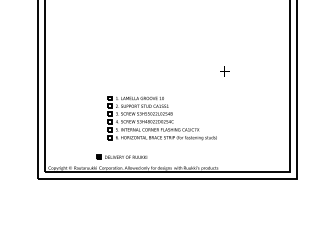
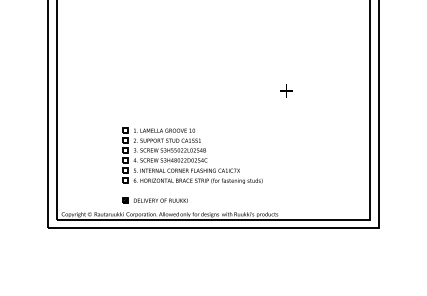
part: (161, 118) -> (191, 156), moved

